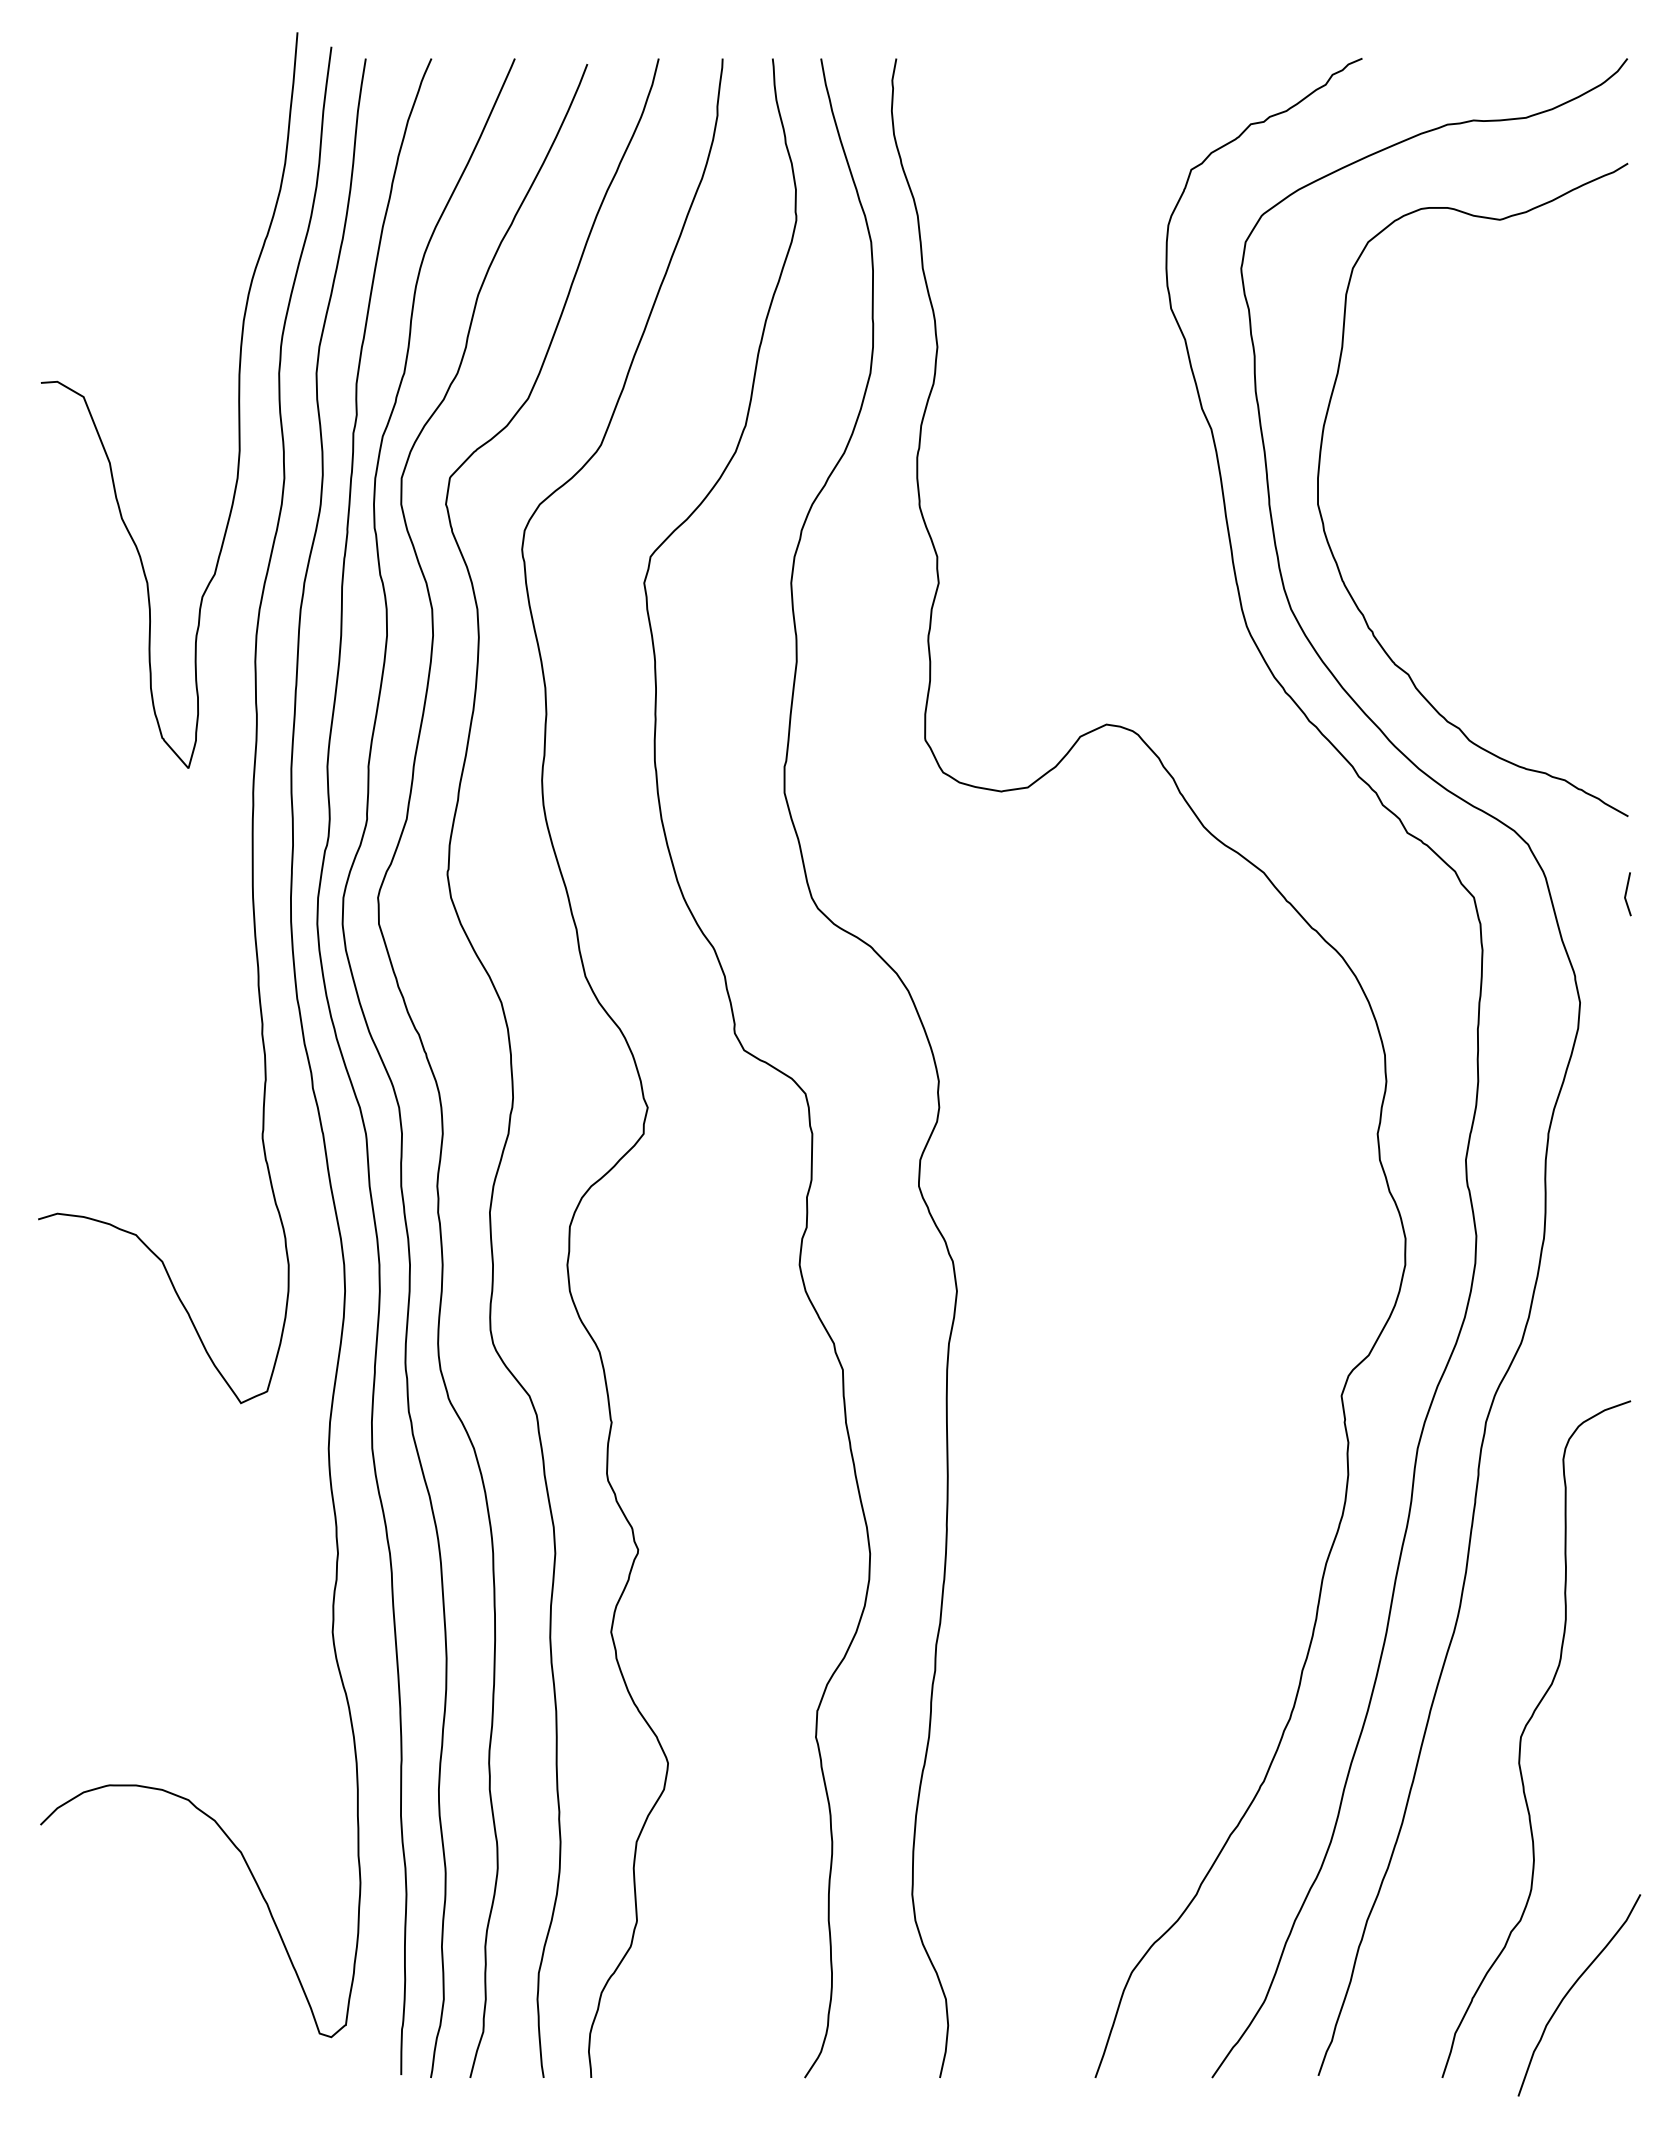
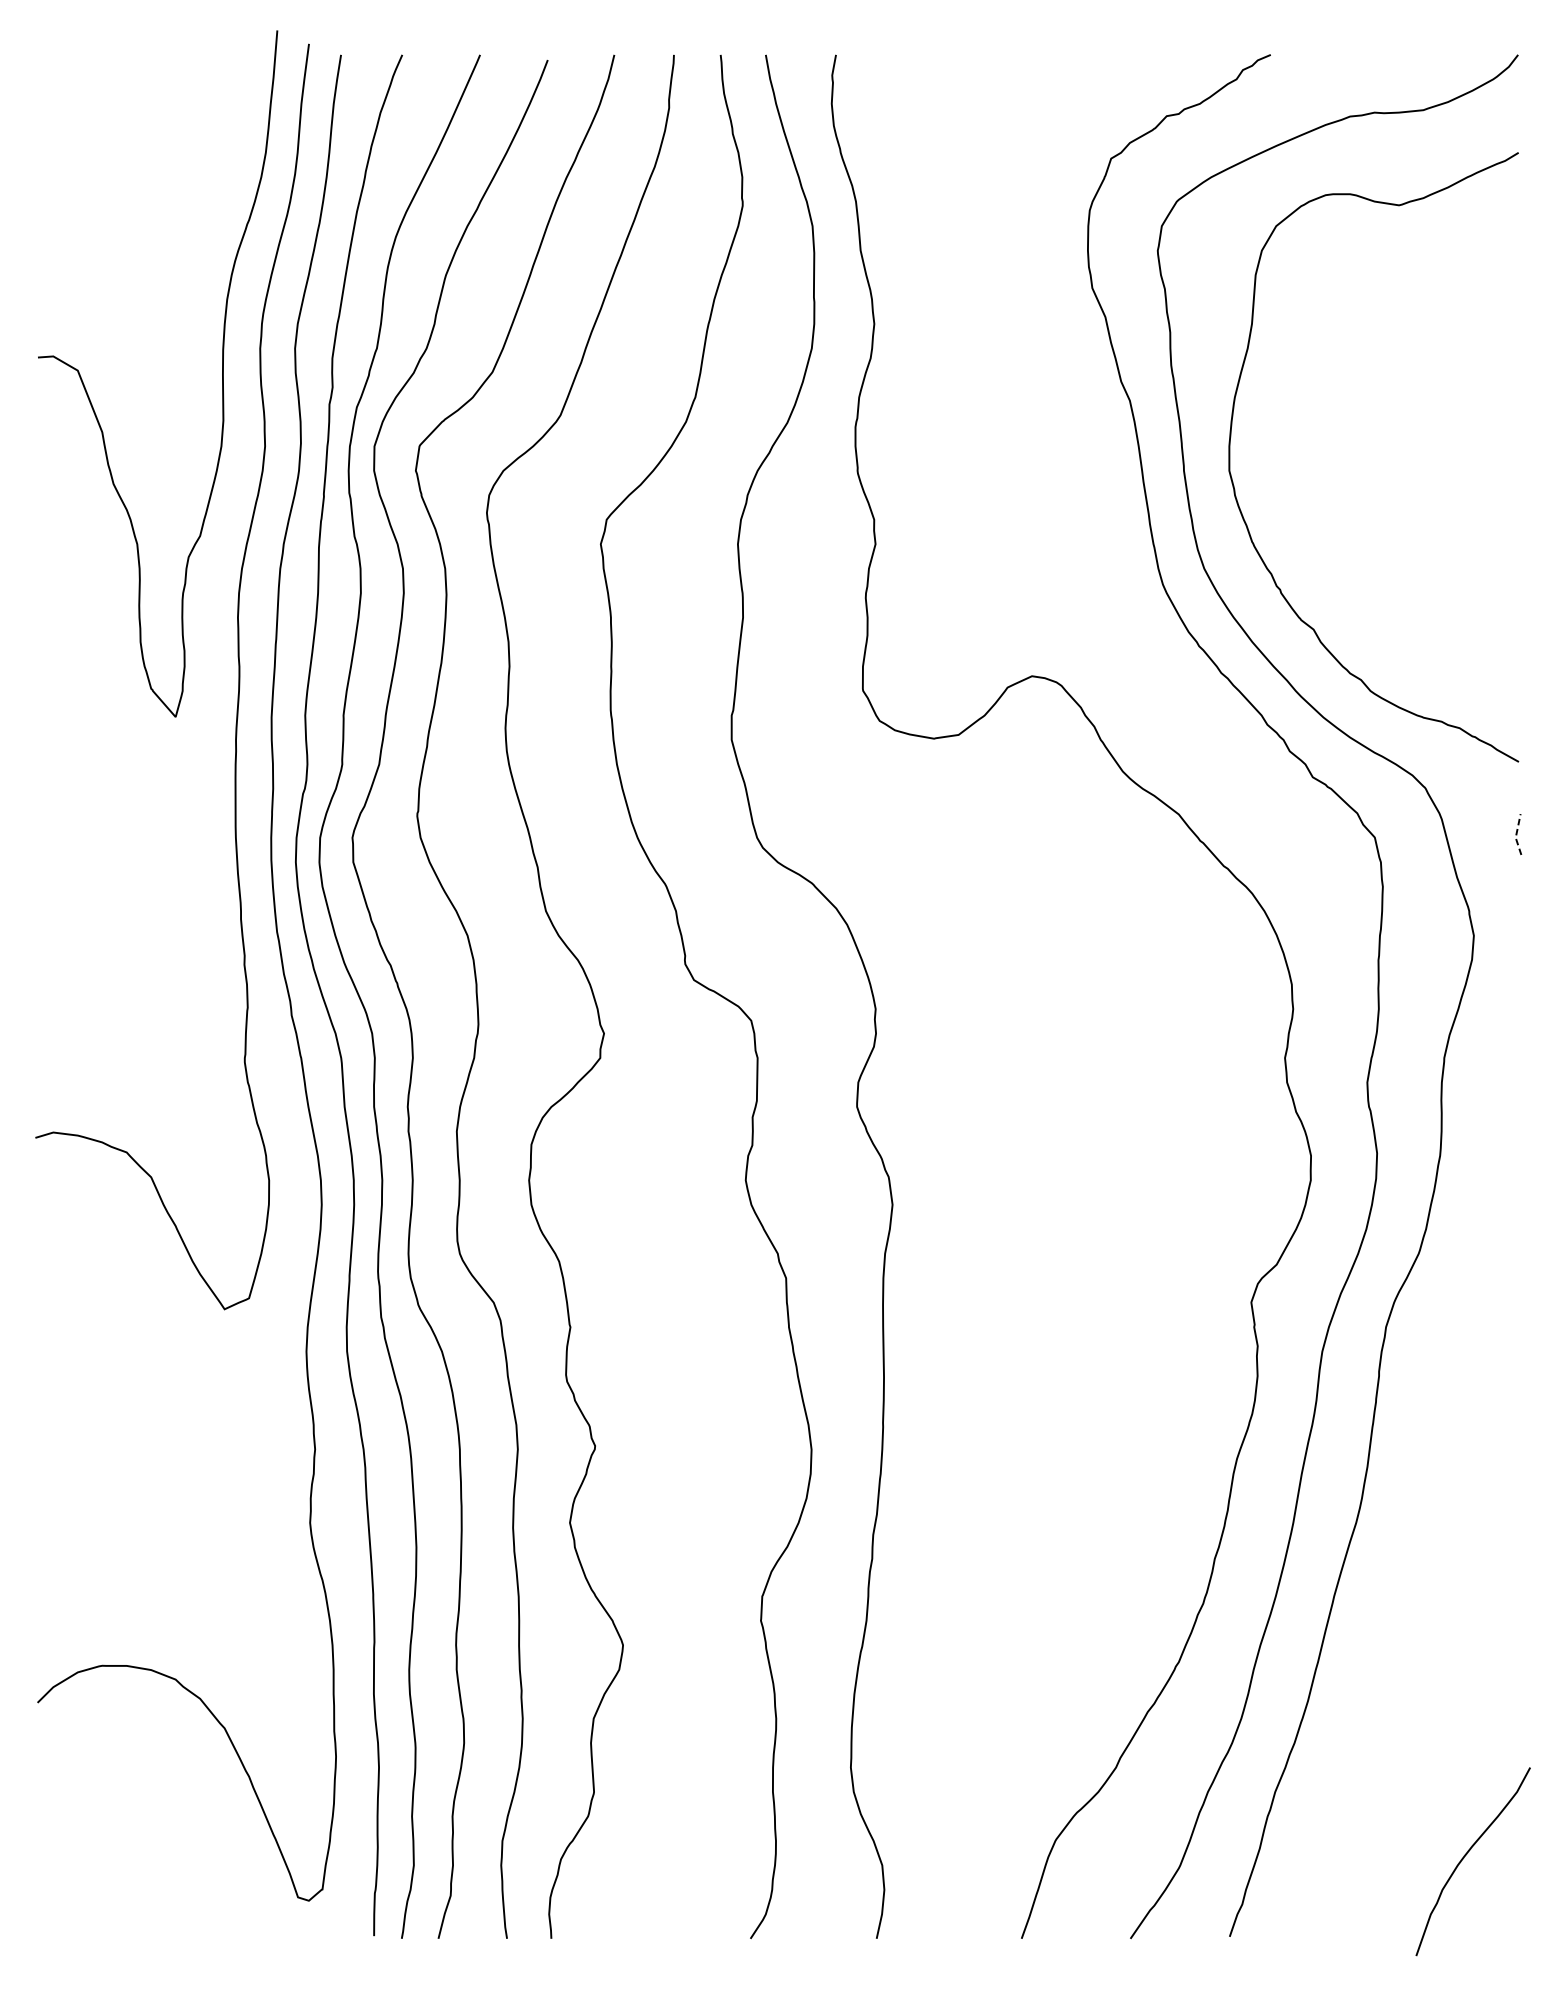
line: (1625, 894) -> (1516, 834), solid -> dashed
curve: (1523, 1734) -> (1421, 1618), removed

